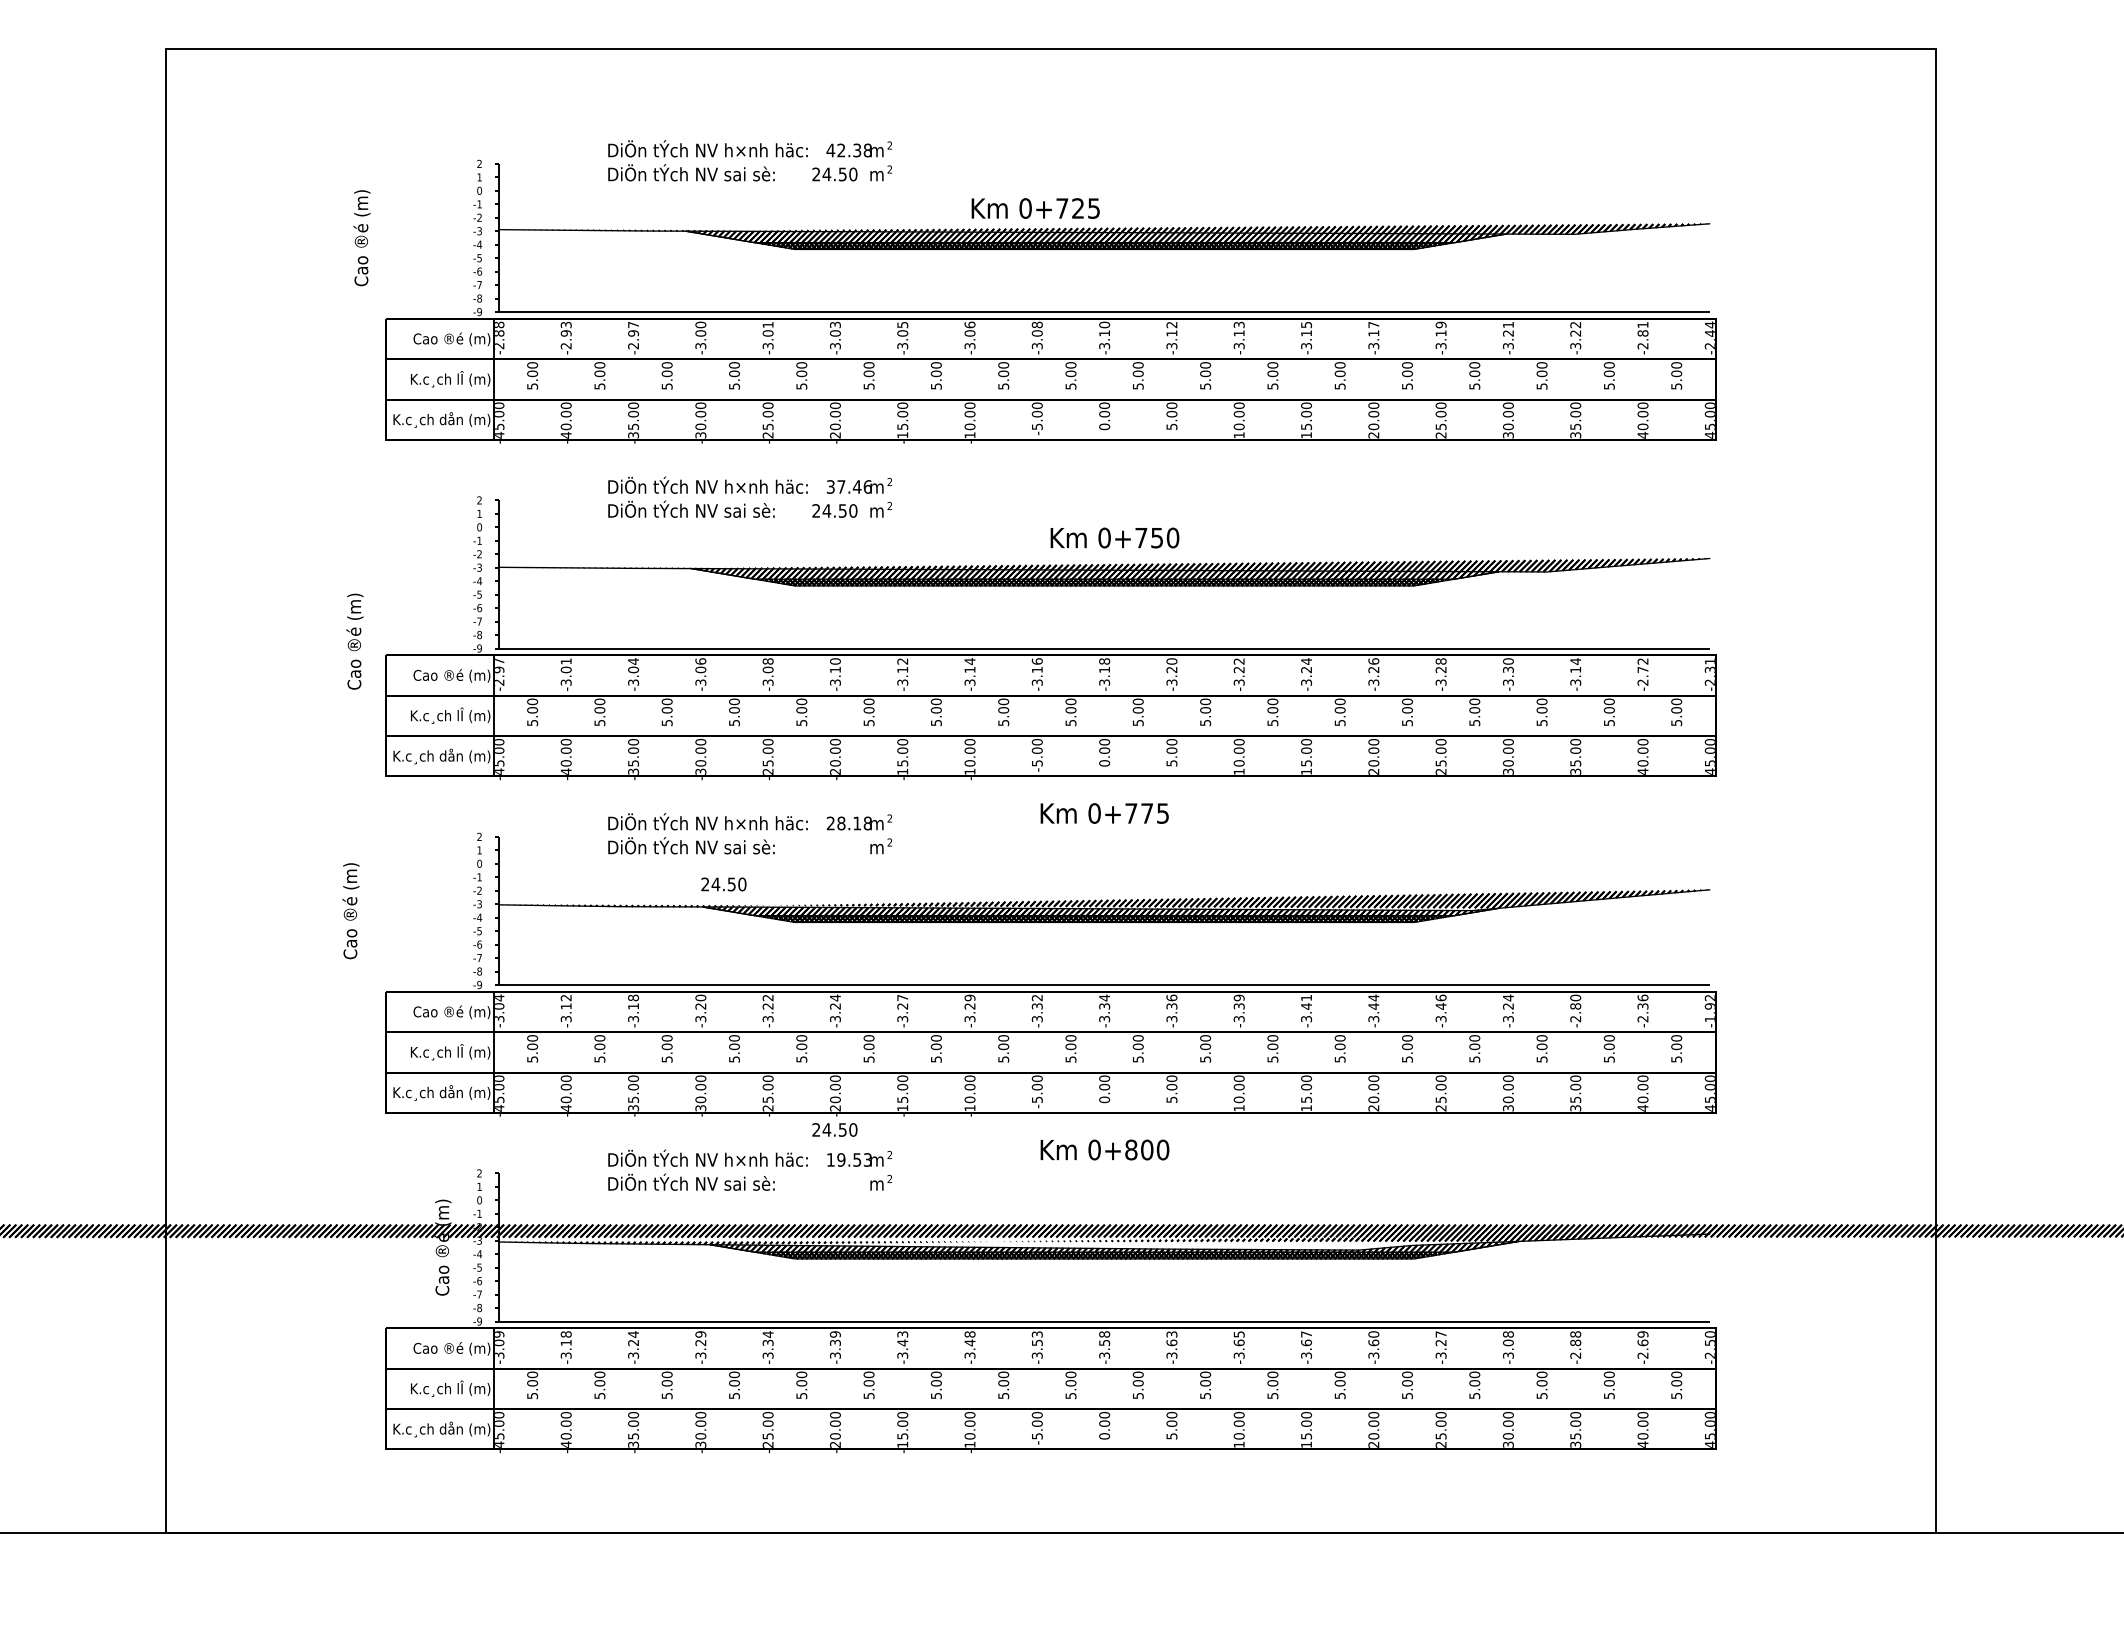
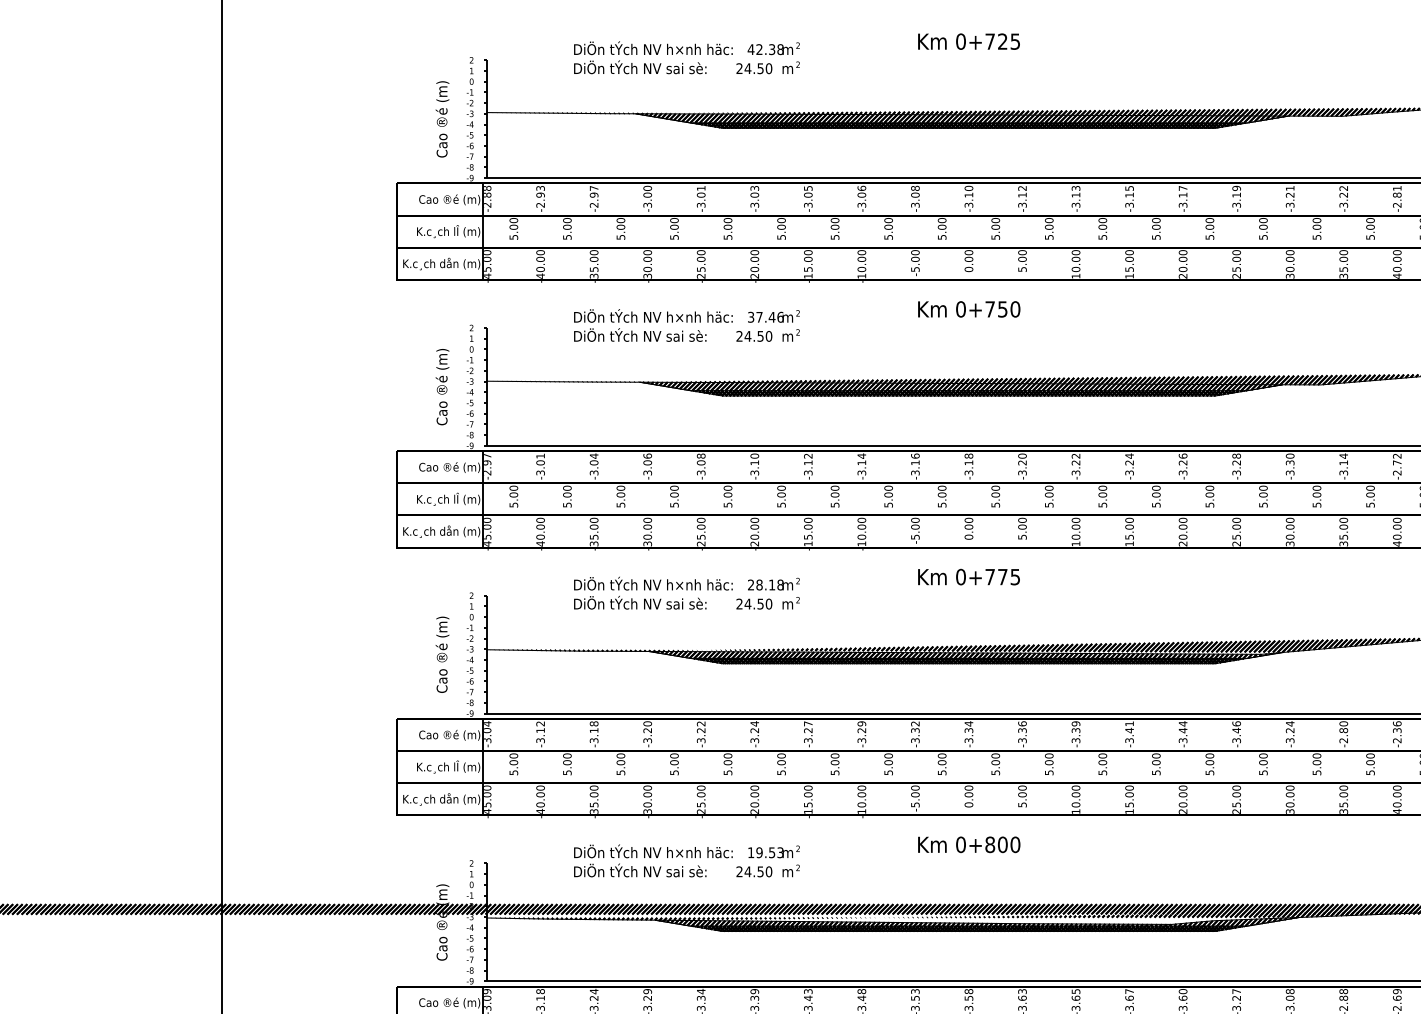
text: (1035, 208) -> (968, 41), moved
text: (361, 238) -> (442, 119), moved
text: (1114, 537) -> (968, 308), moved
text: (354, 641) -> (442, 386), moved
text: (723, 884) -> (754, 604), moved
text: (350, 911) -> (442, 655), moved
text: (834, 1129) -> (754, 871), moved

